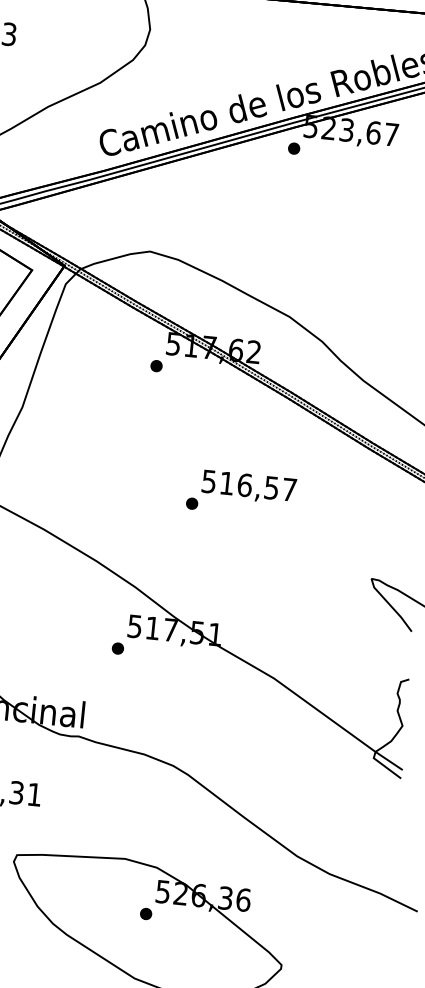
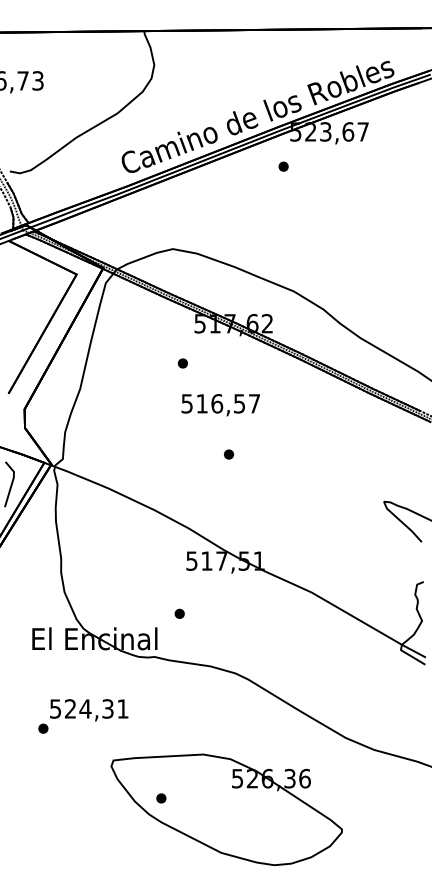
part: (293, 148) -> (283, 166), moved
part: (156, 366) -> (182, 363), moved
text: (248, 487) -> (220, 405), moved
part: (117, 648) -> (179, 613), moved
part: (146, 914) -> (161, 798), moved

